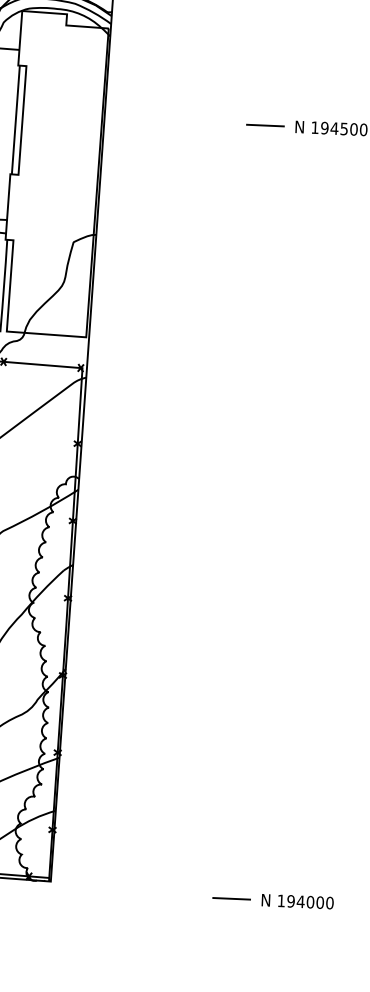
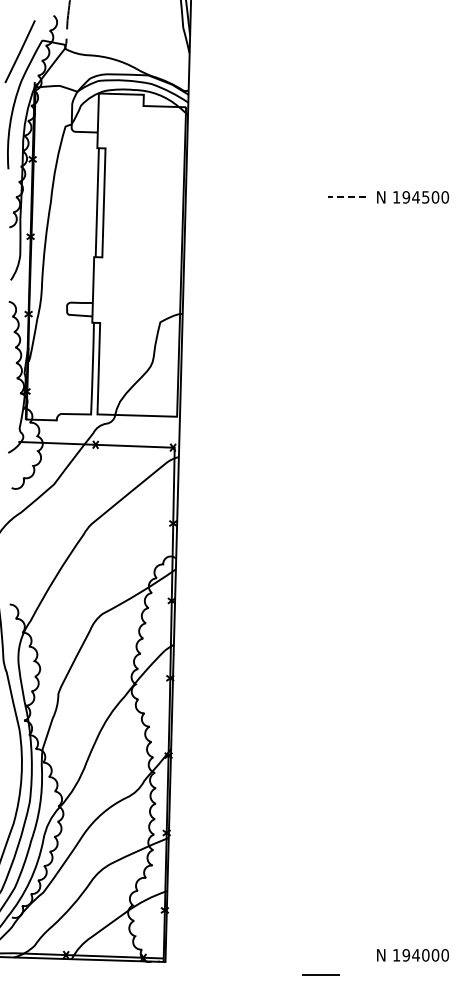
line: (265, 125) -> (346, 197), solid -> dashed
line: (231, 897) -> (320, 974), moved
text: (298, 901) -> (413, 955), moved

